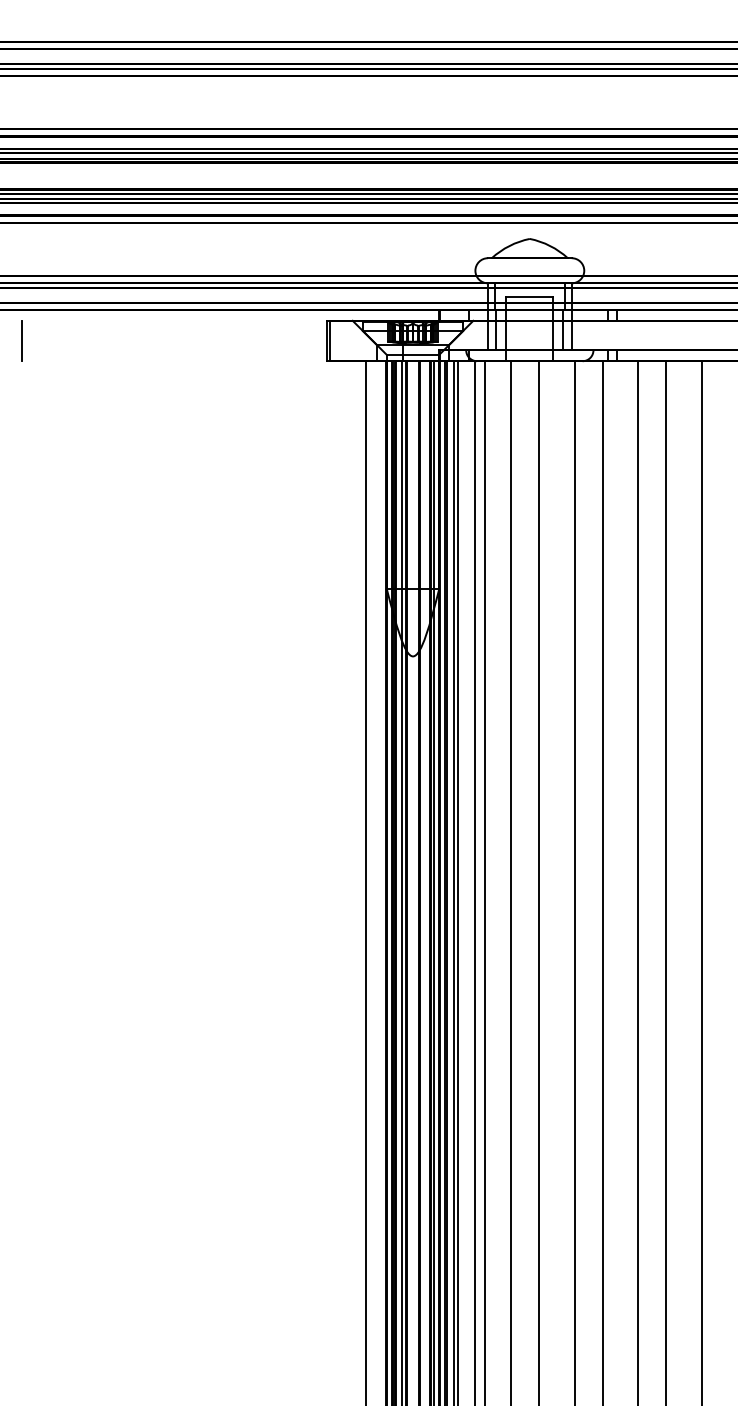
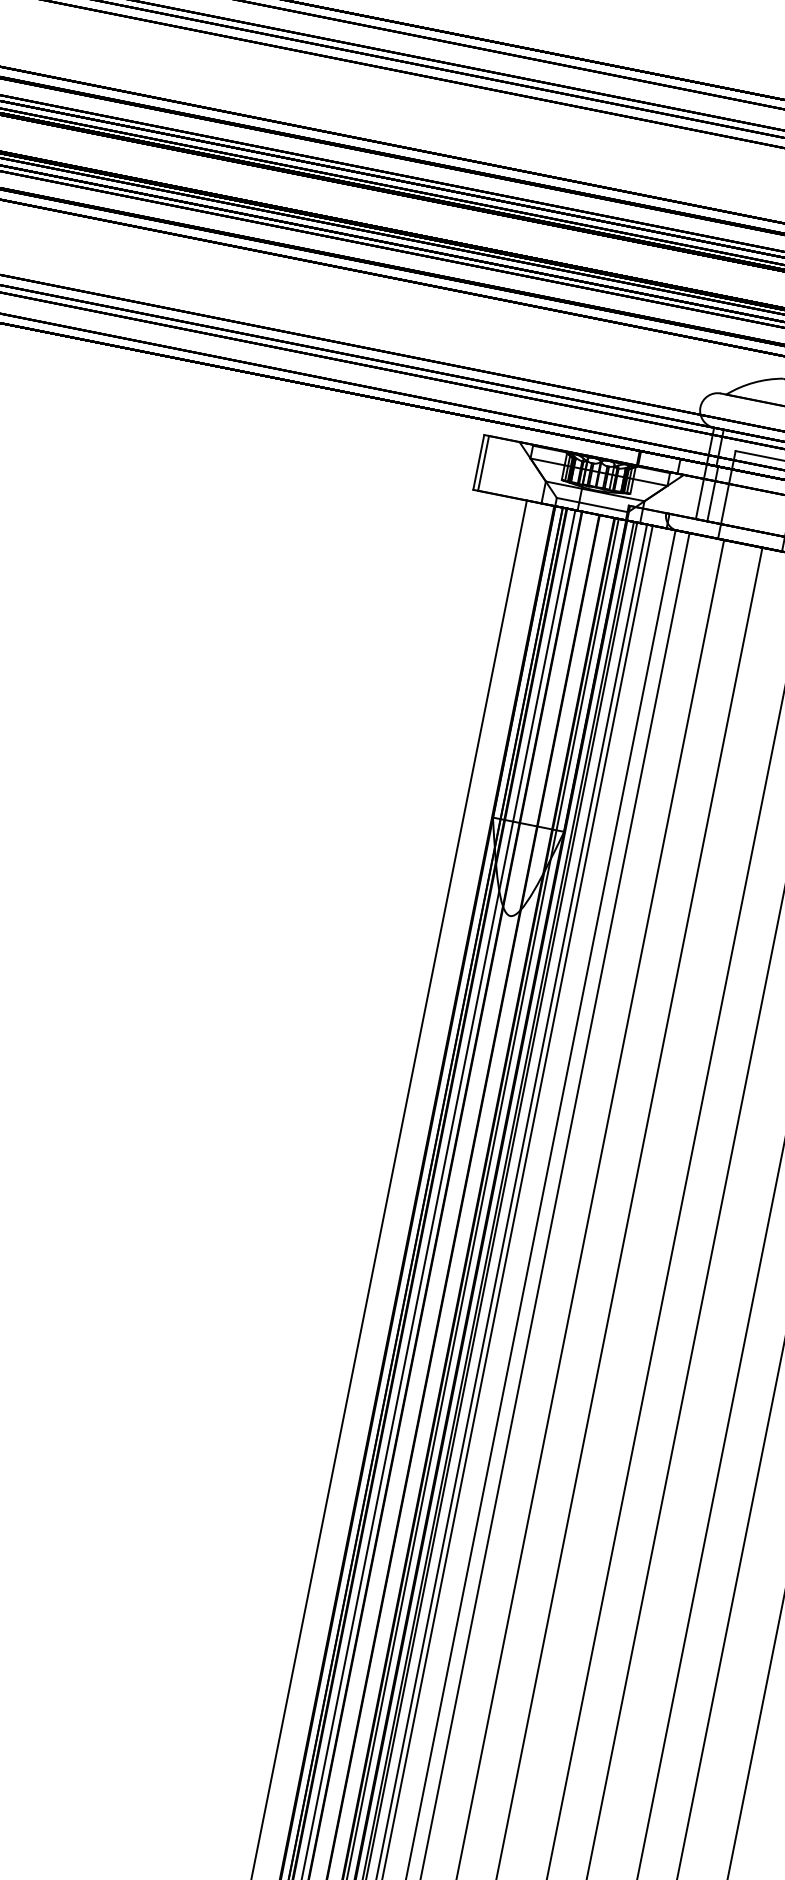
line: (21, 340) -> (62, 378), removed

